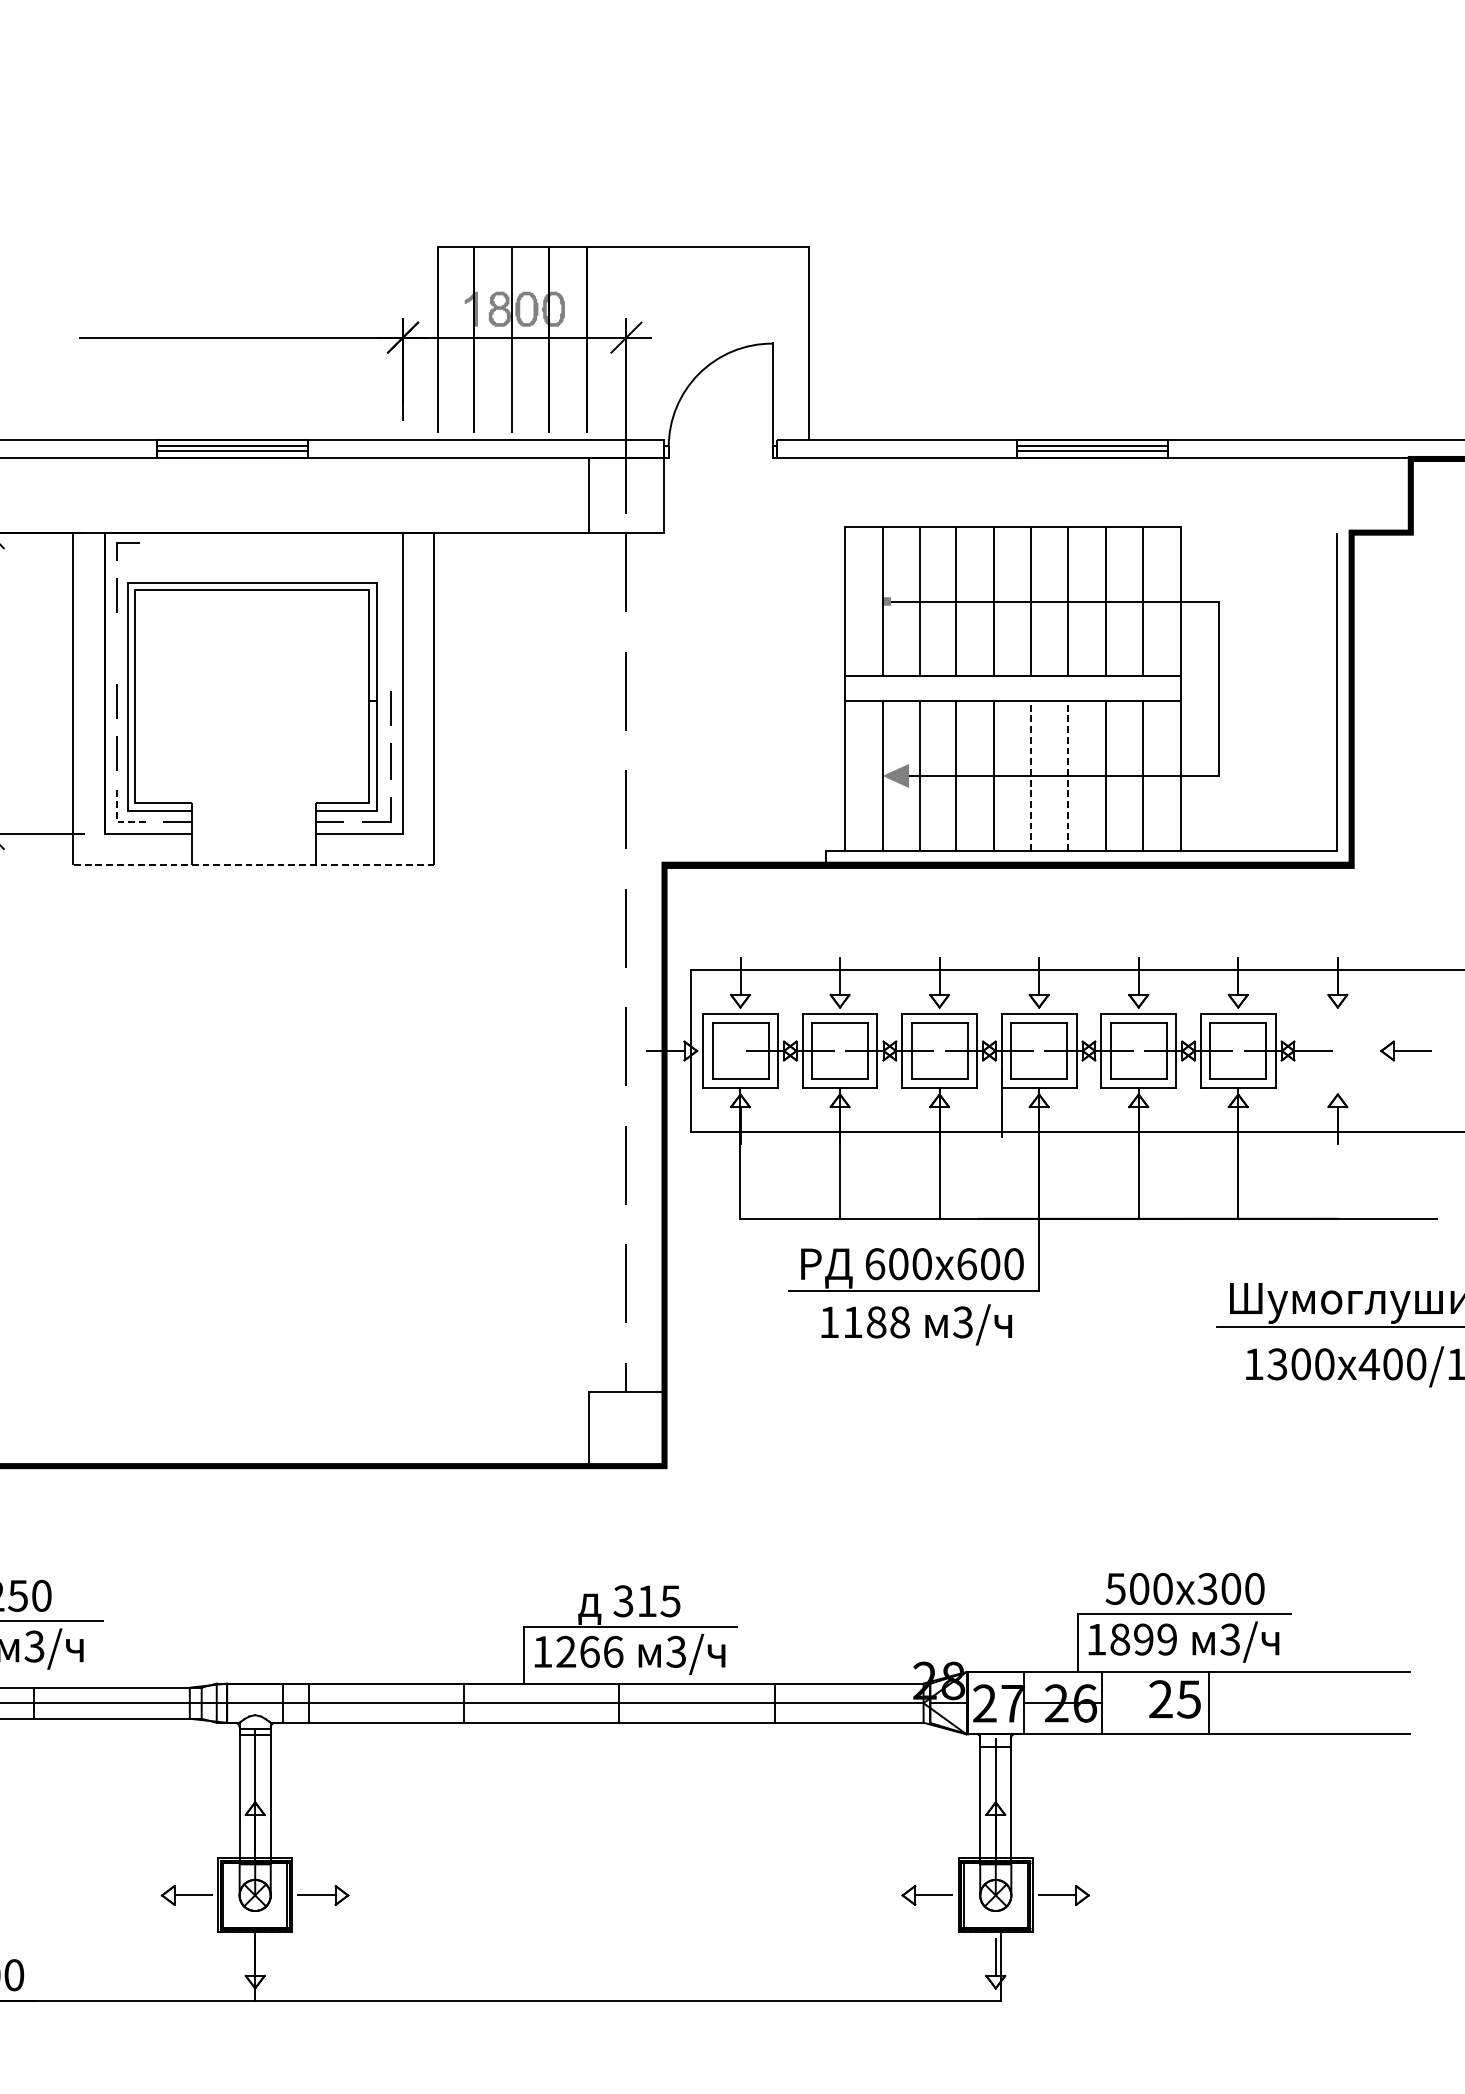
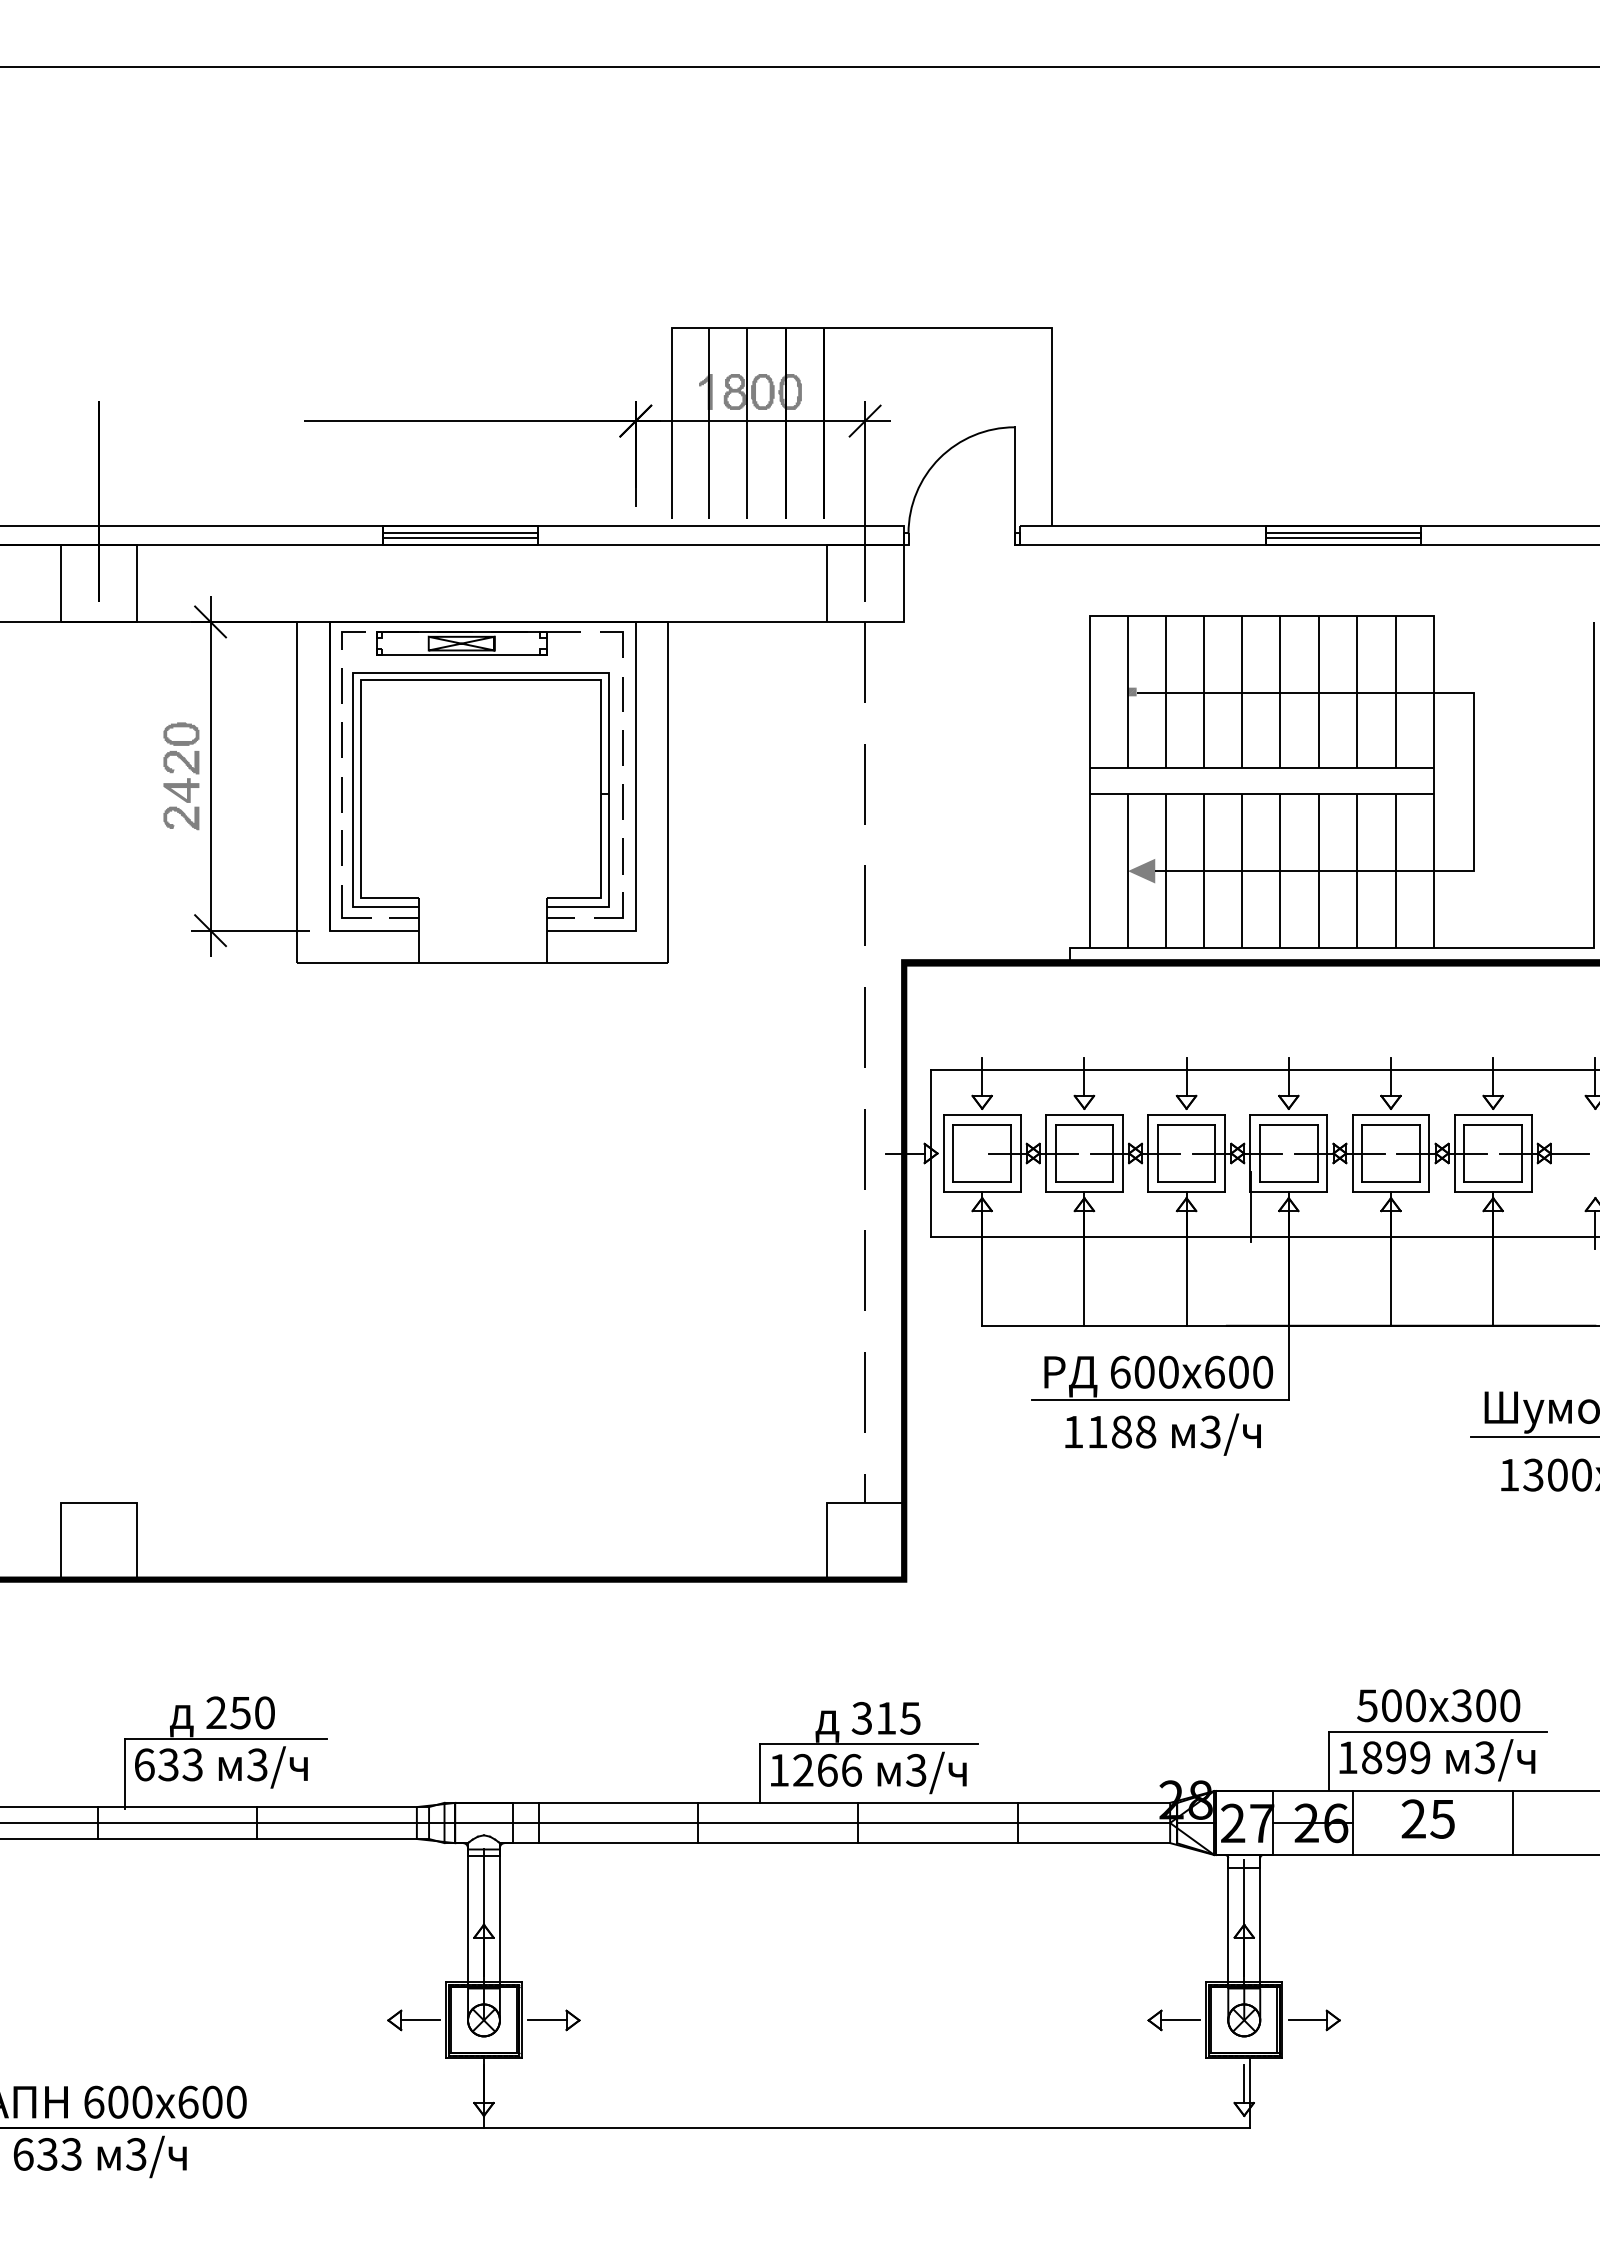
part: (249, 554) -> (478, 643), added
line: (390, 555) -> (622, 644), added
line: (390, 603) -> (622, 694), added
line: (116, 647) -> (341, 739), added
line: (390, 655) -> (622, 747), added
line: (1031, 776) -> (1280, 871), dashed -> solid
line: (1068, 776) -> (1318, 871), dashed -> solid
line: (116, 819) -> (341, 915), dashed -> solid
line: (253, 864) -> (482, 962), dashed -> solid
line: (1209, 1702) -> (1512, 1822), moved

